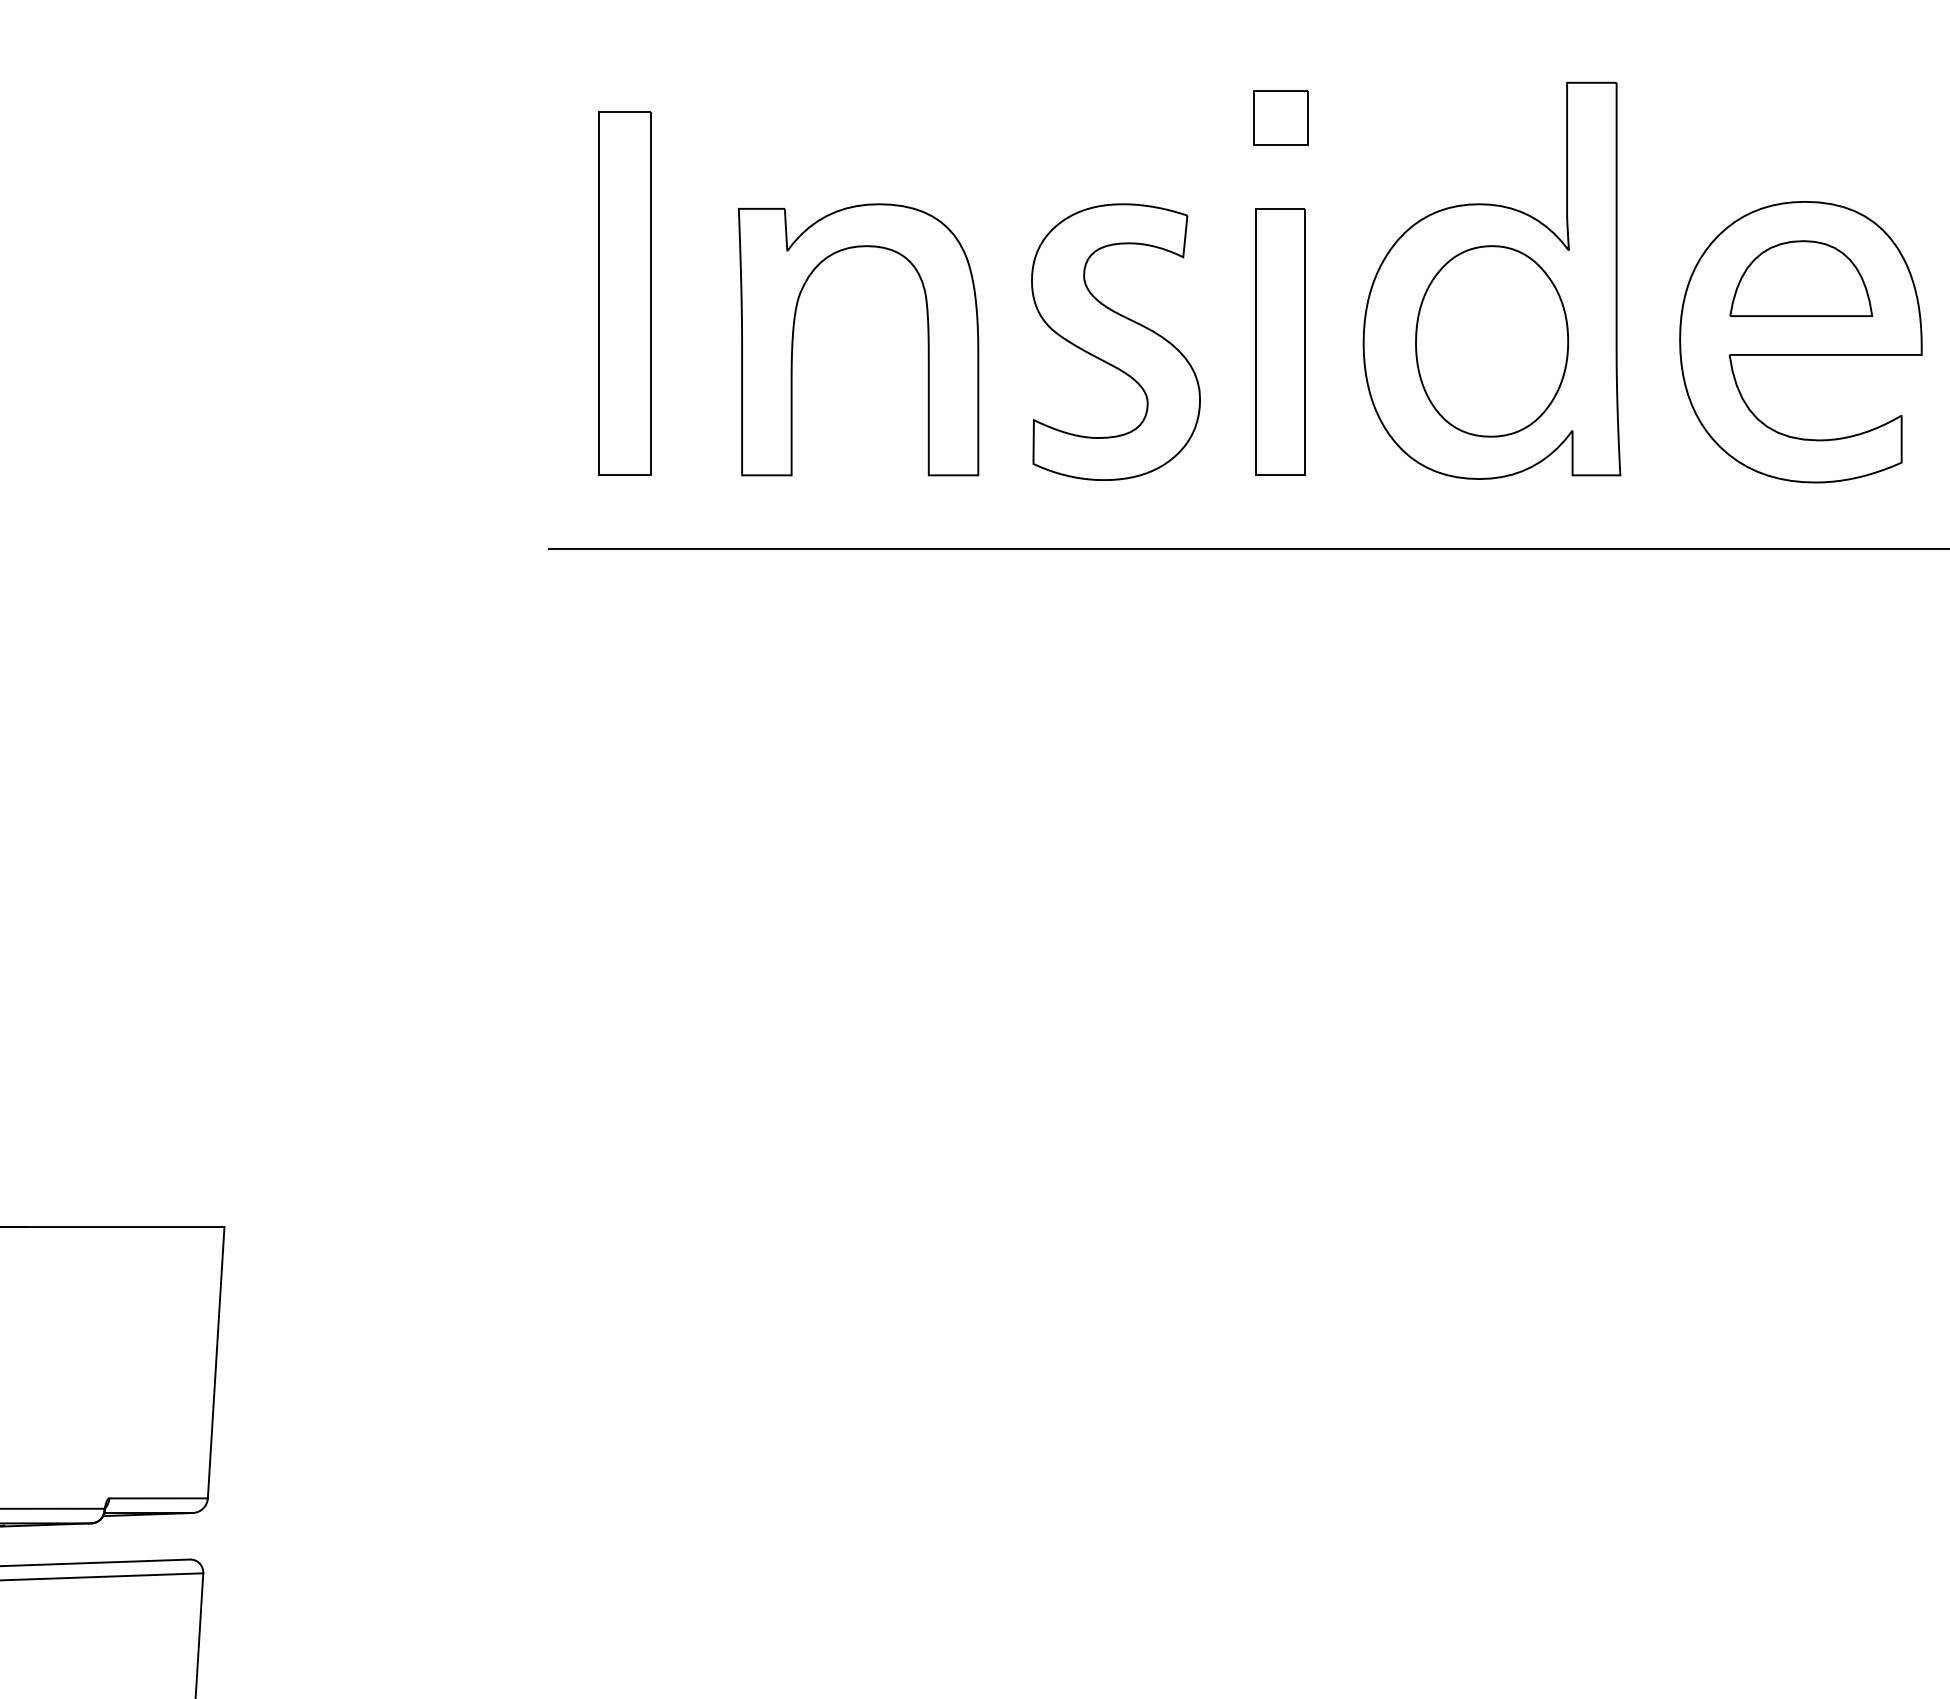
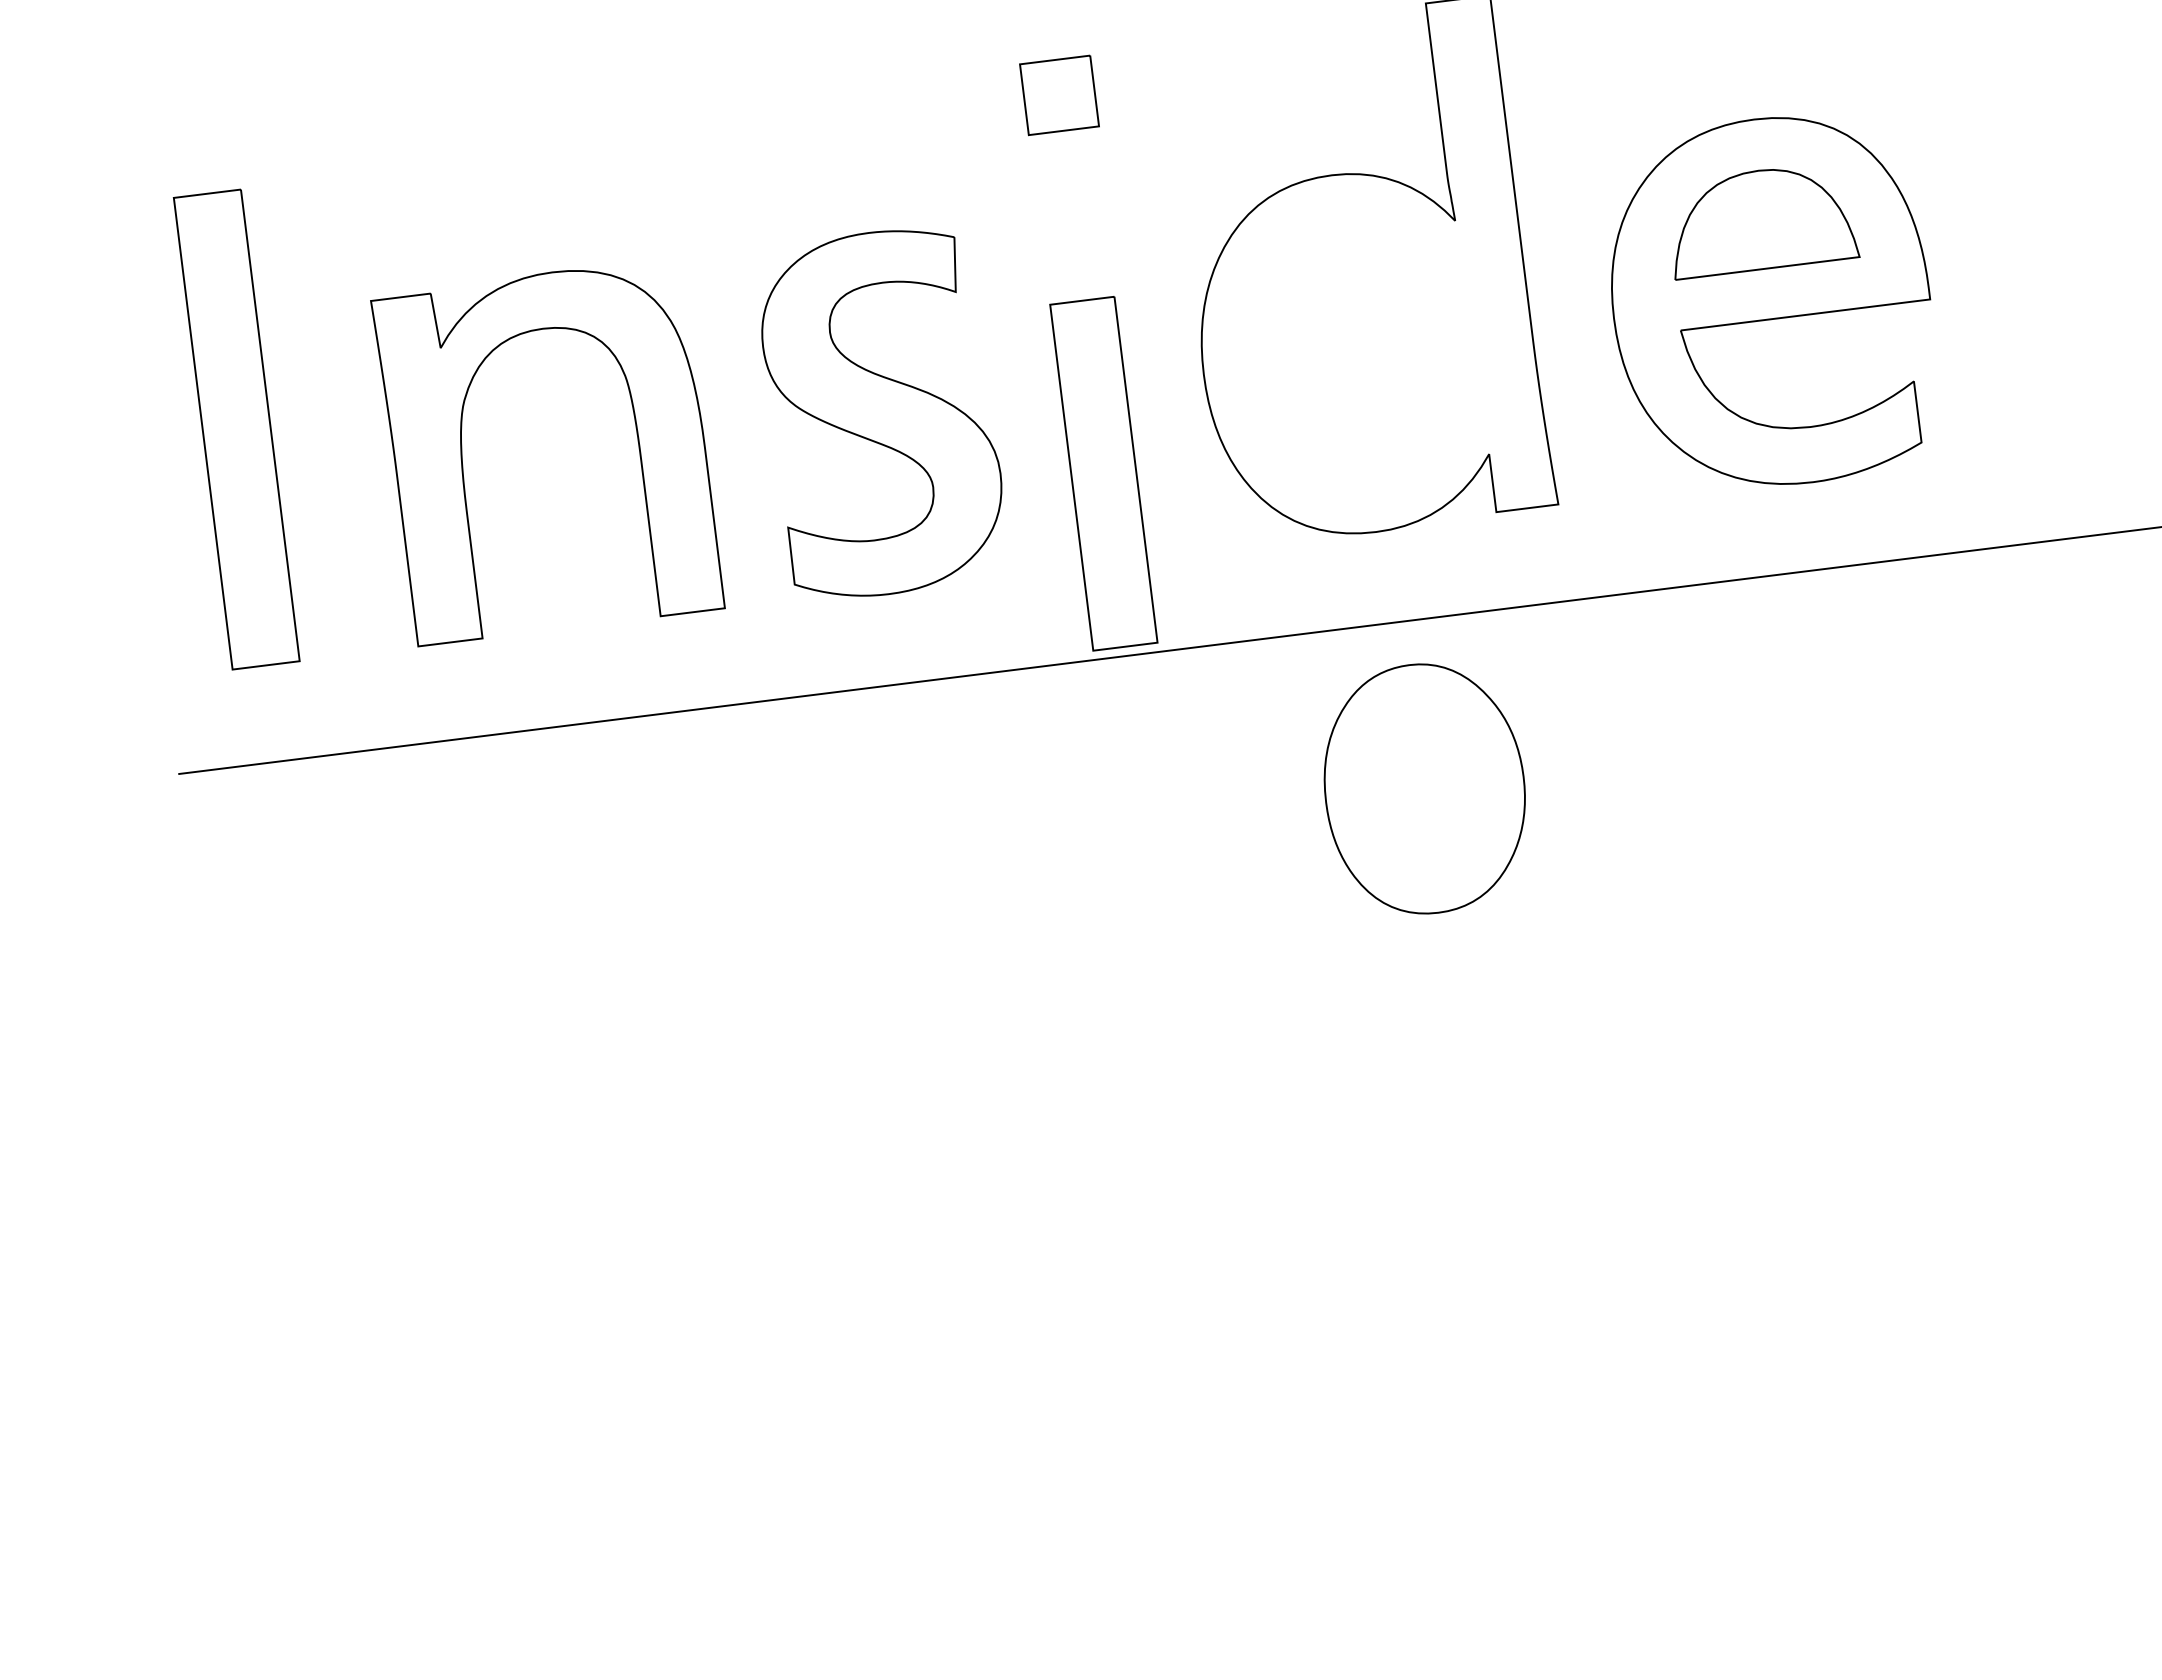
part: (1280, 341) -> (1103, 472), moved
part: (1492, 341) -> (1425, 788), moved

